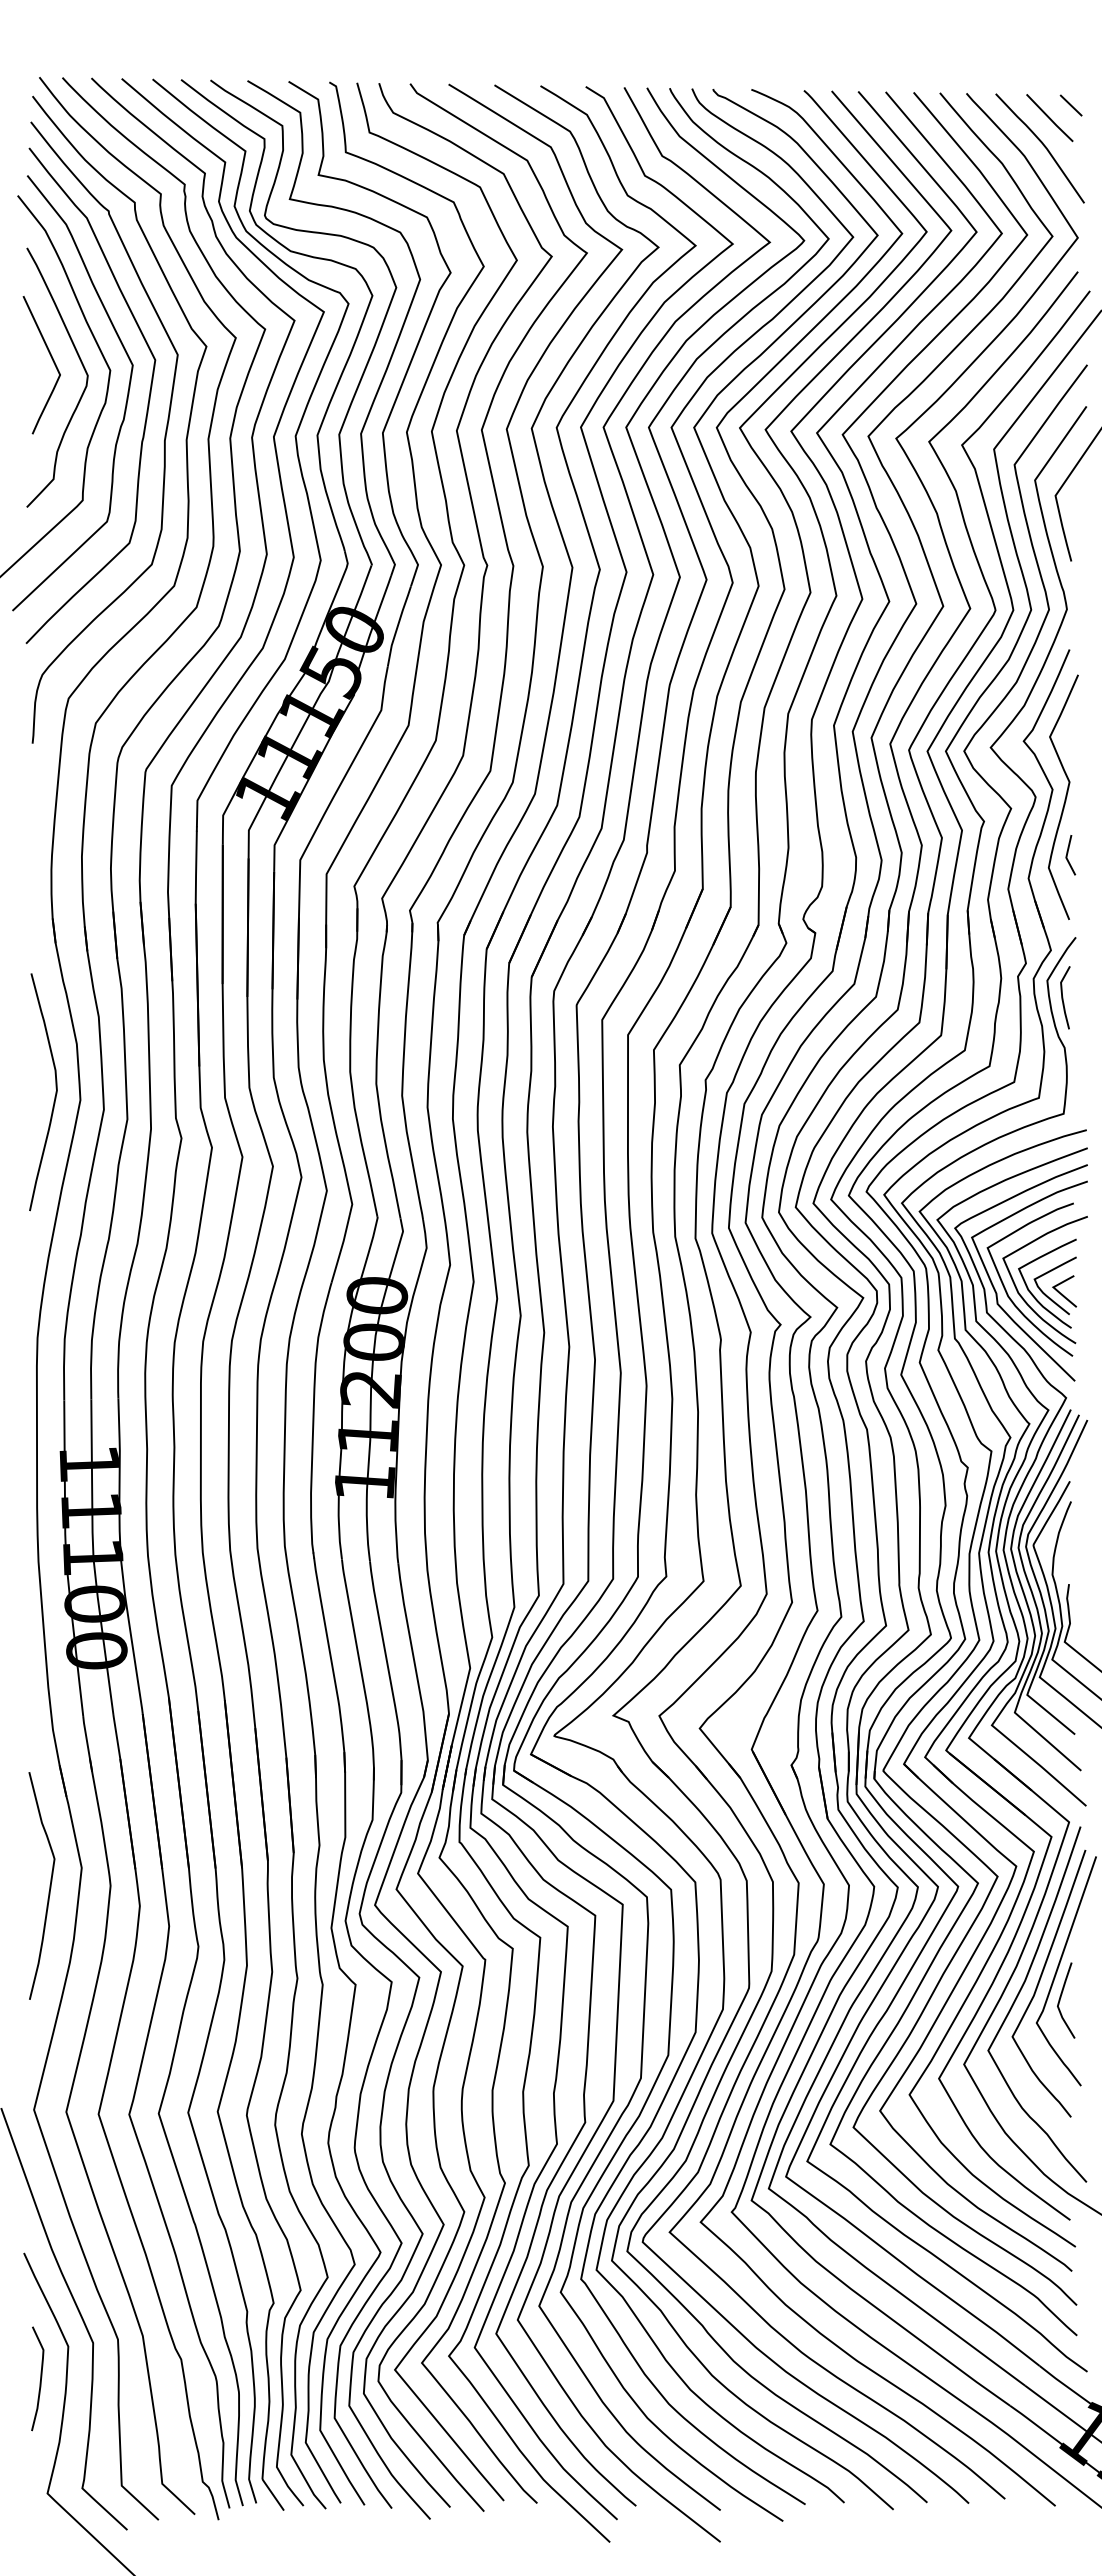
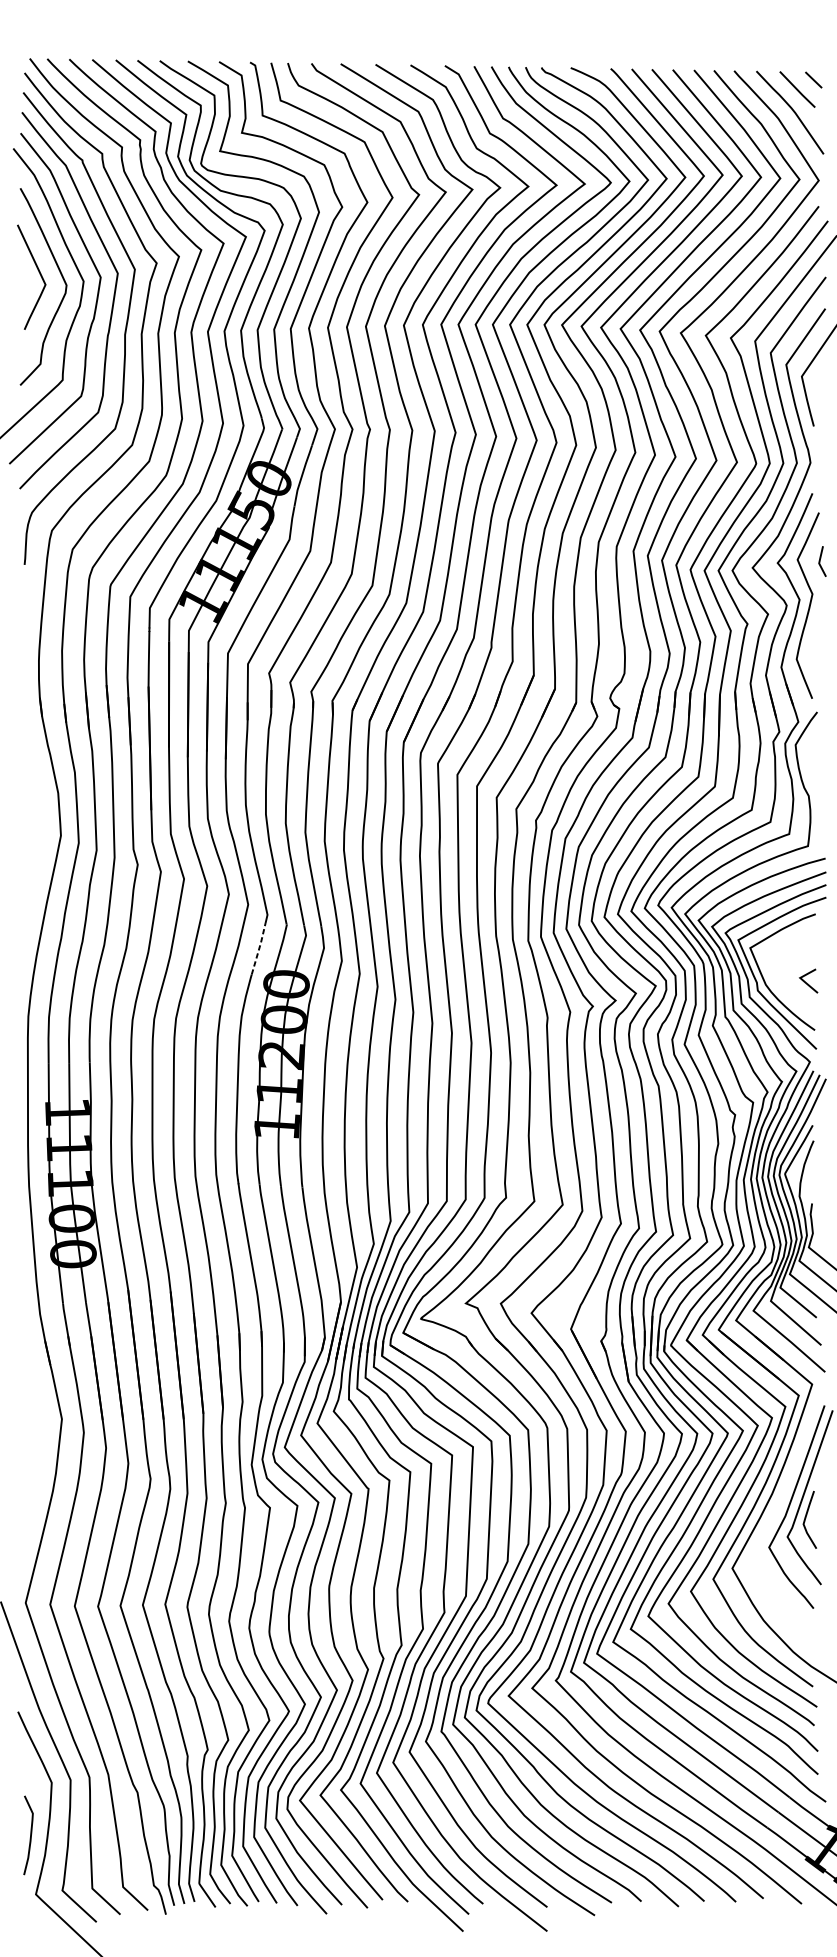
line: (1068, 853) -> (820, 560), moved
line: (1063, 997) -> (807, 757), removed
curve: (54, 1096) -> (41, 832), removed
line: (341, 1248) -> (259, 948), solid -> dashed
part: (1044, 1280) -> (793, 972), removed
curve: (49, 1885) -> (37, 1432), removed
curve: (1019, 1994) -> (774, 1515), removed
curve: (40, 2378) -> (30, 1835), moved

